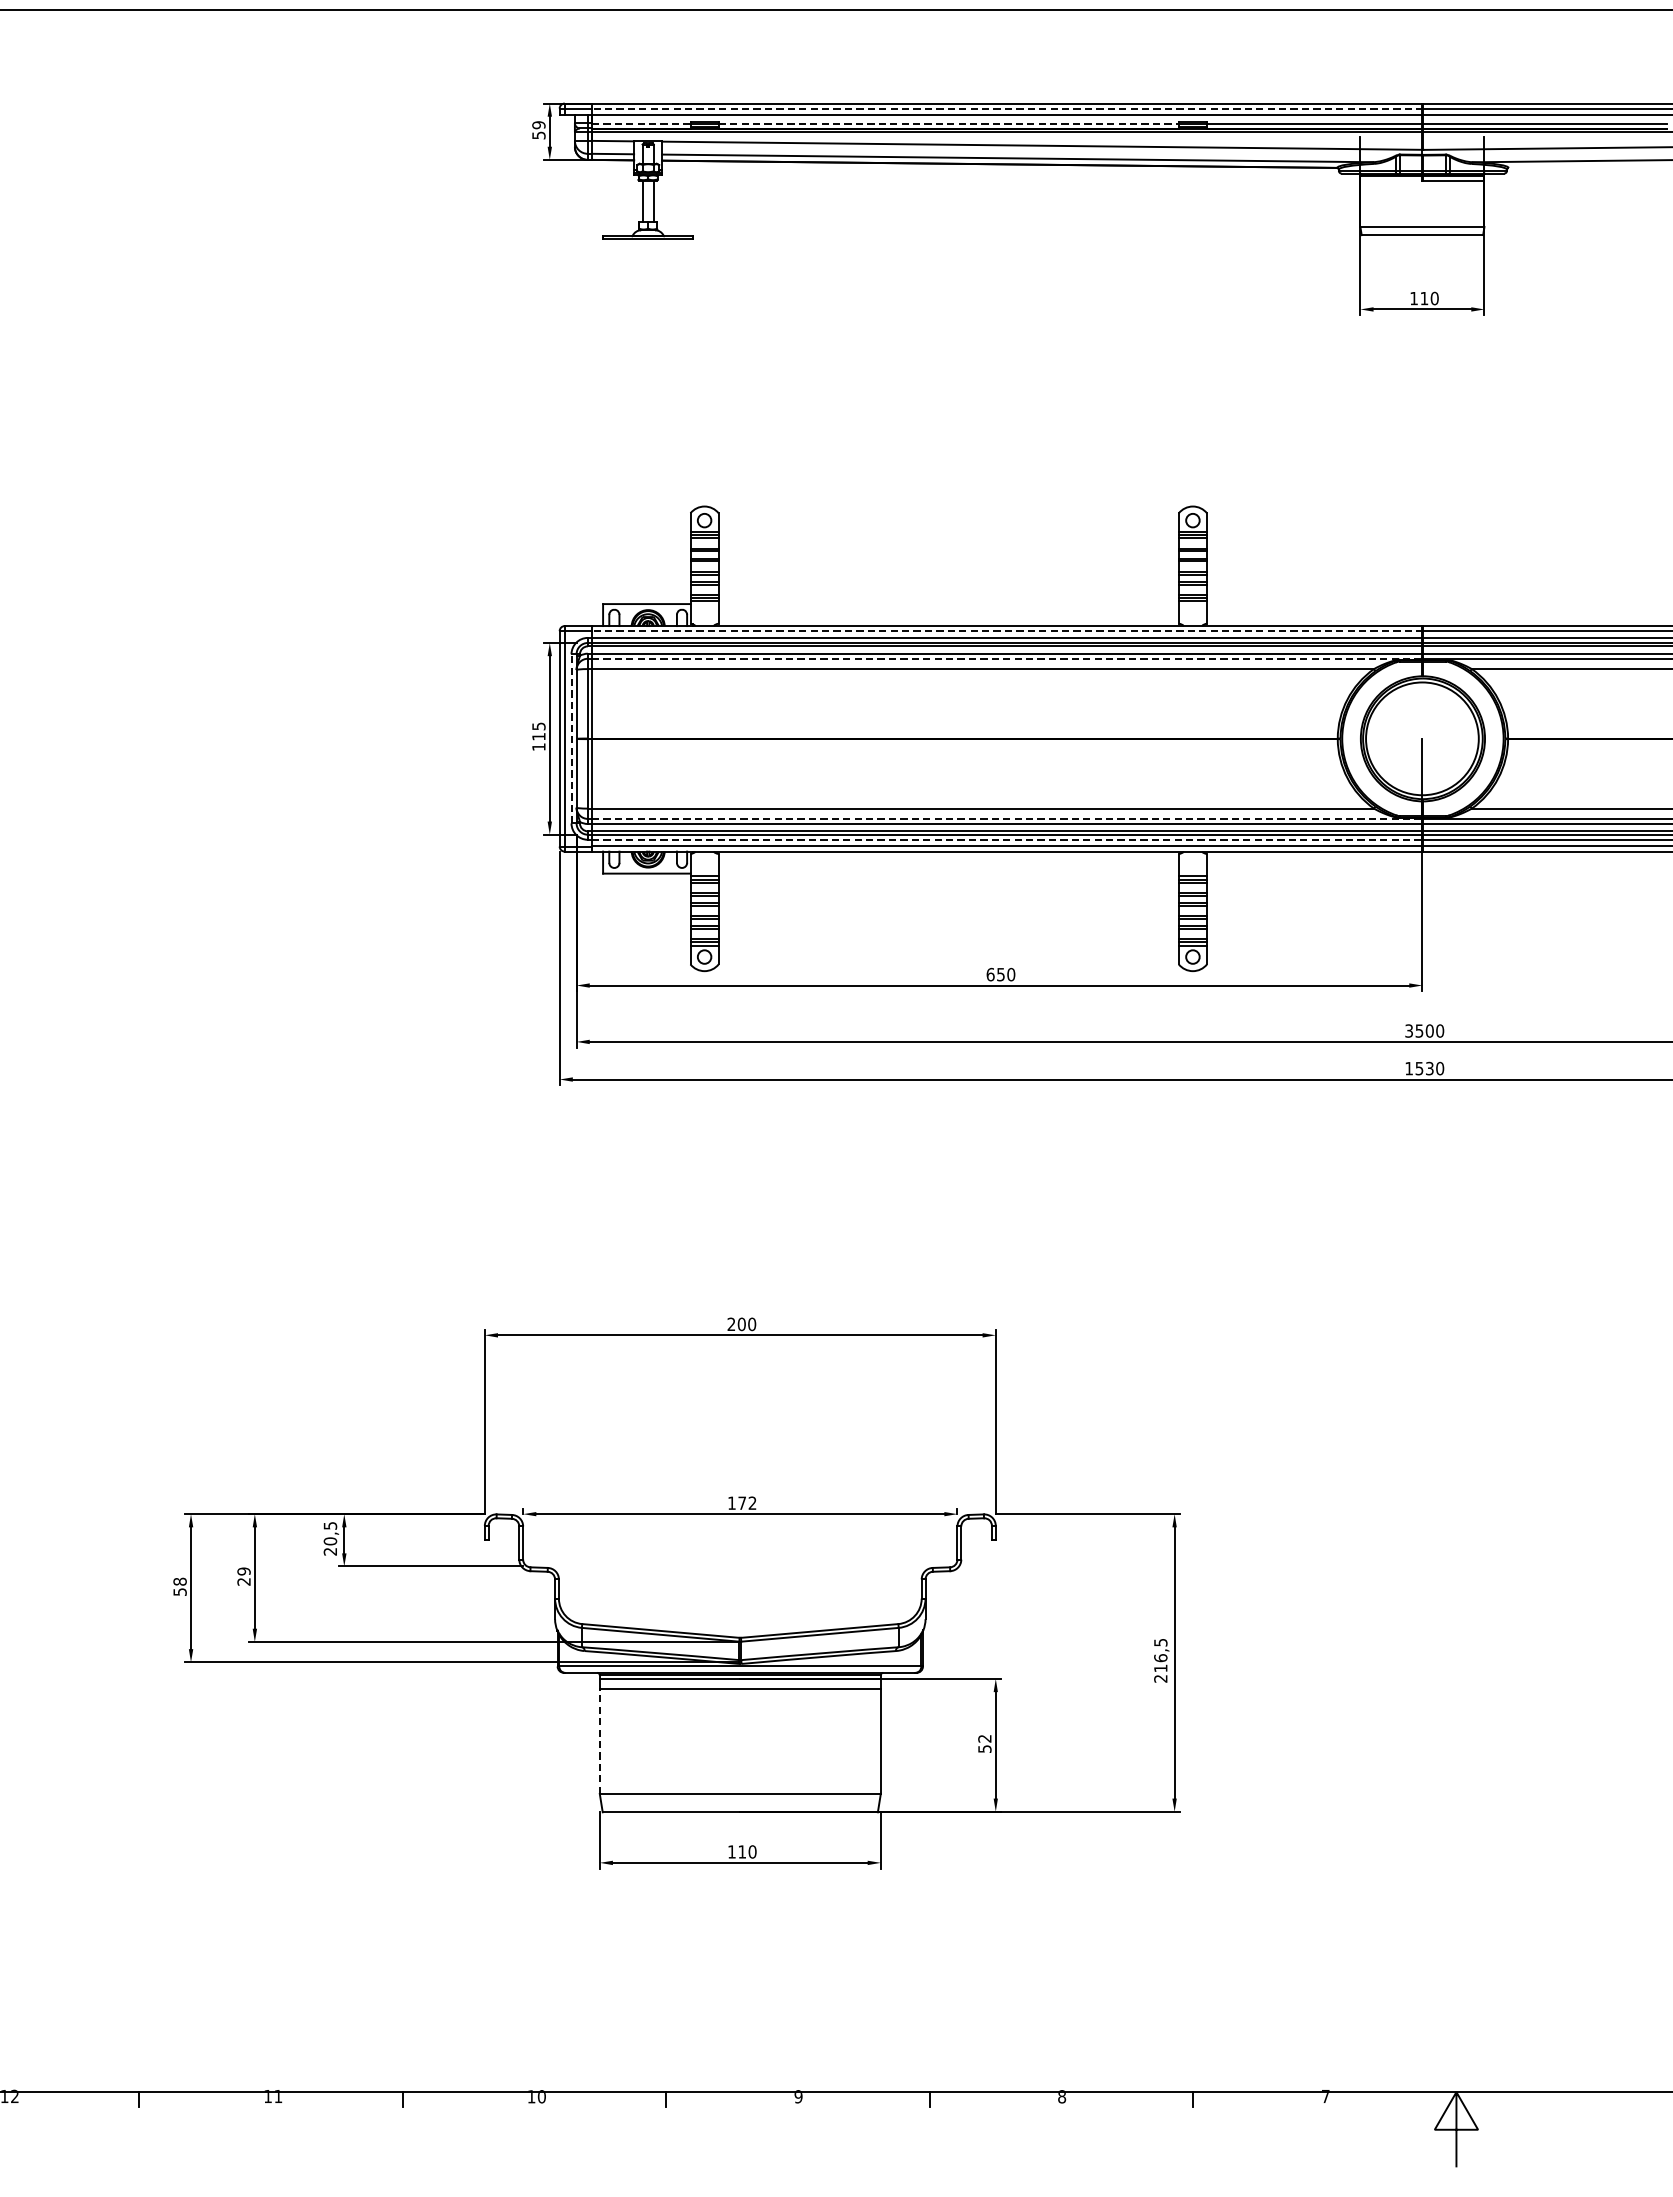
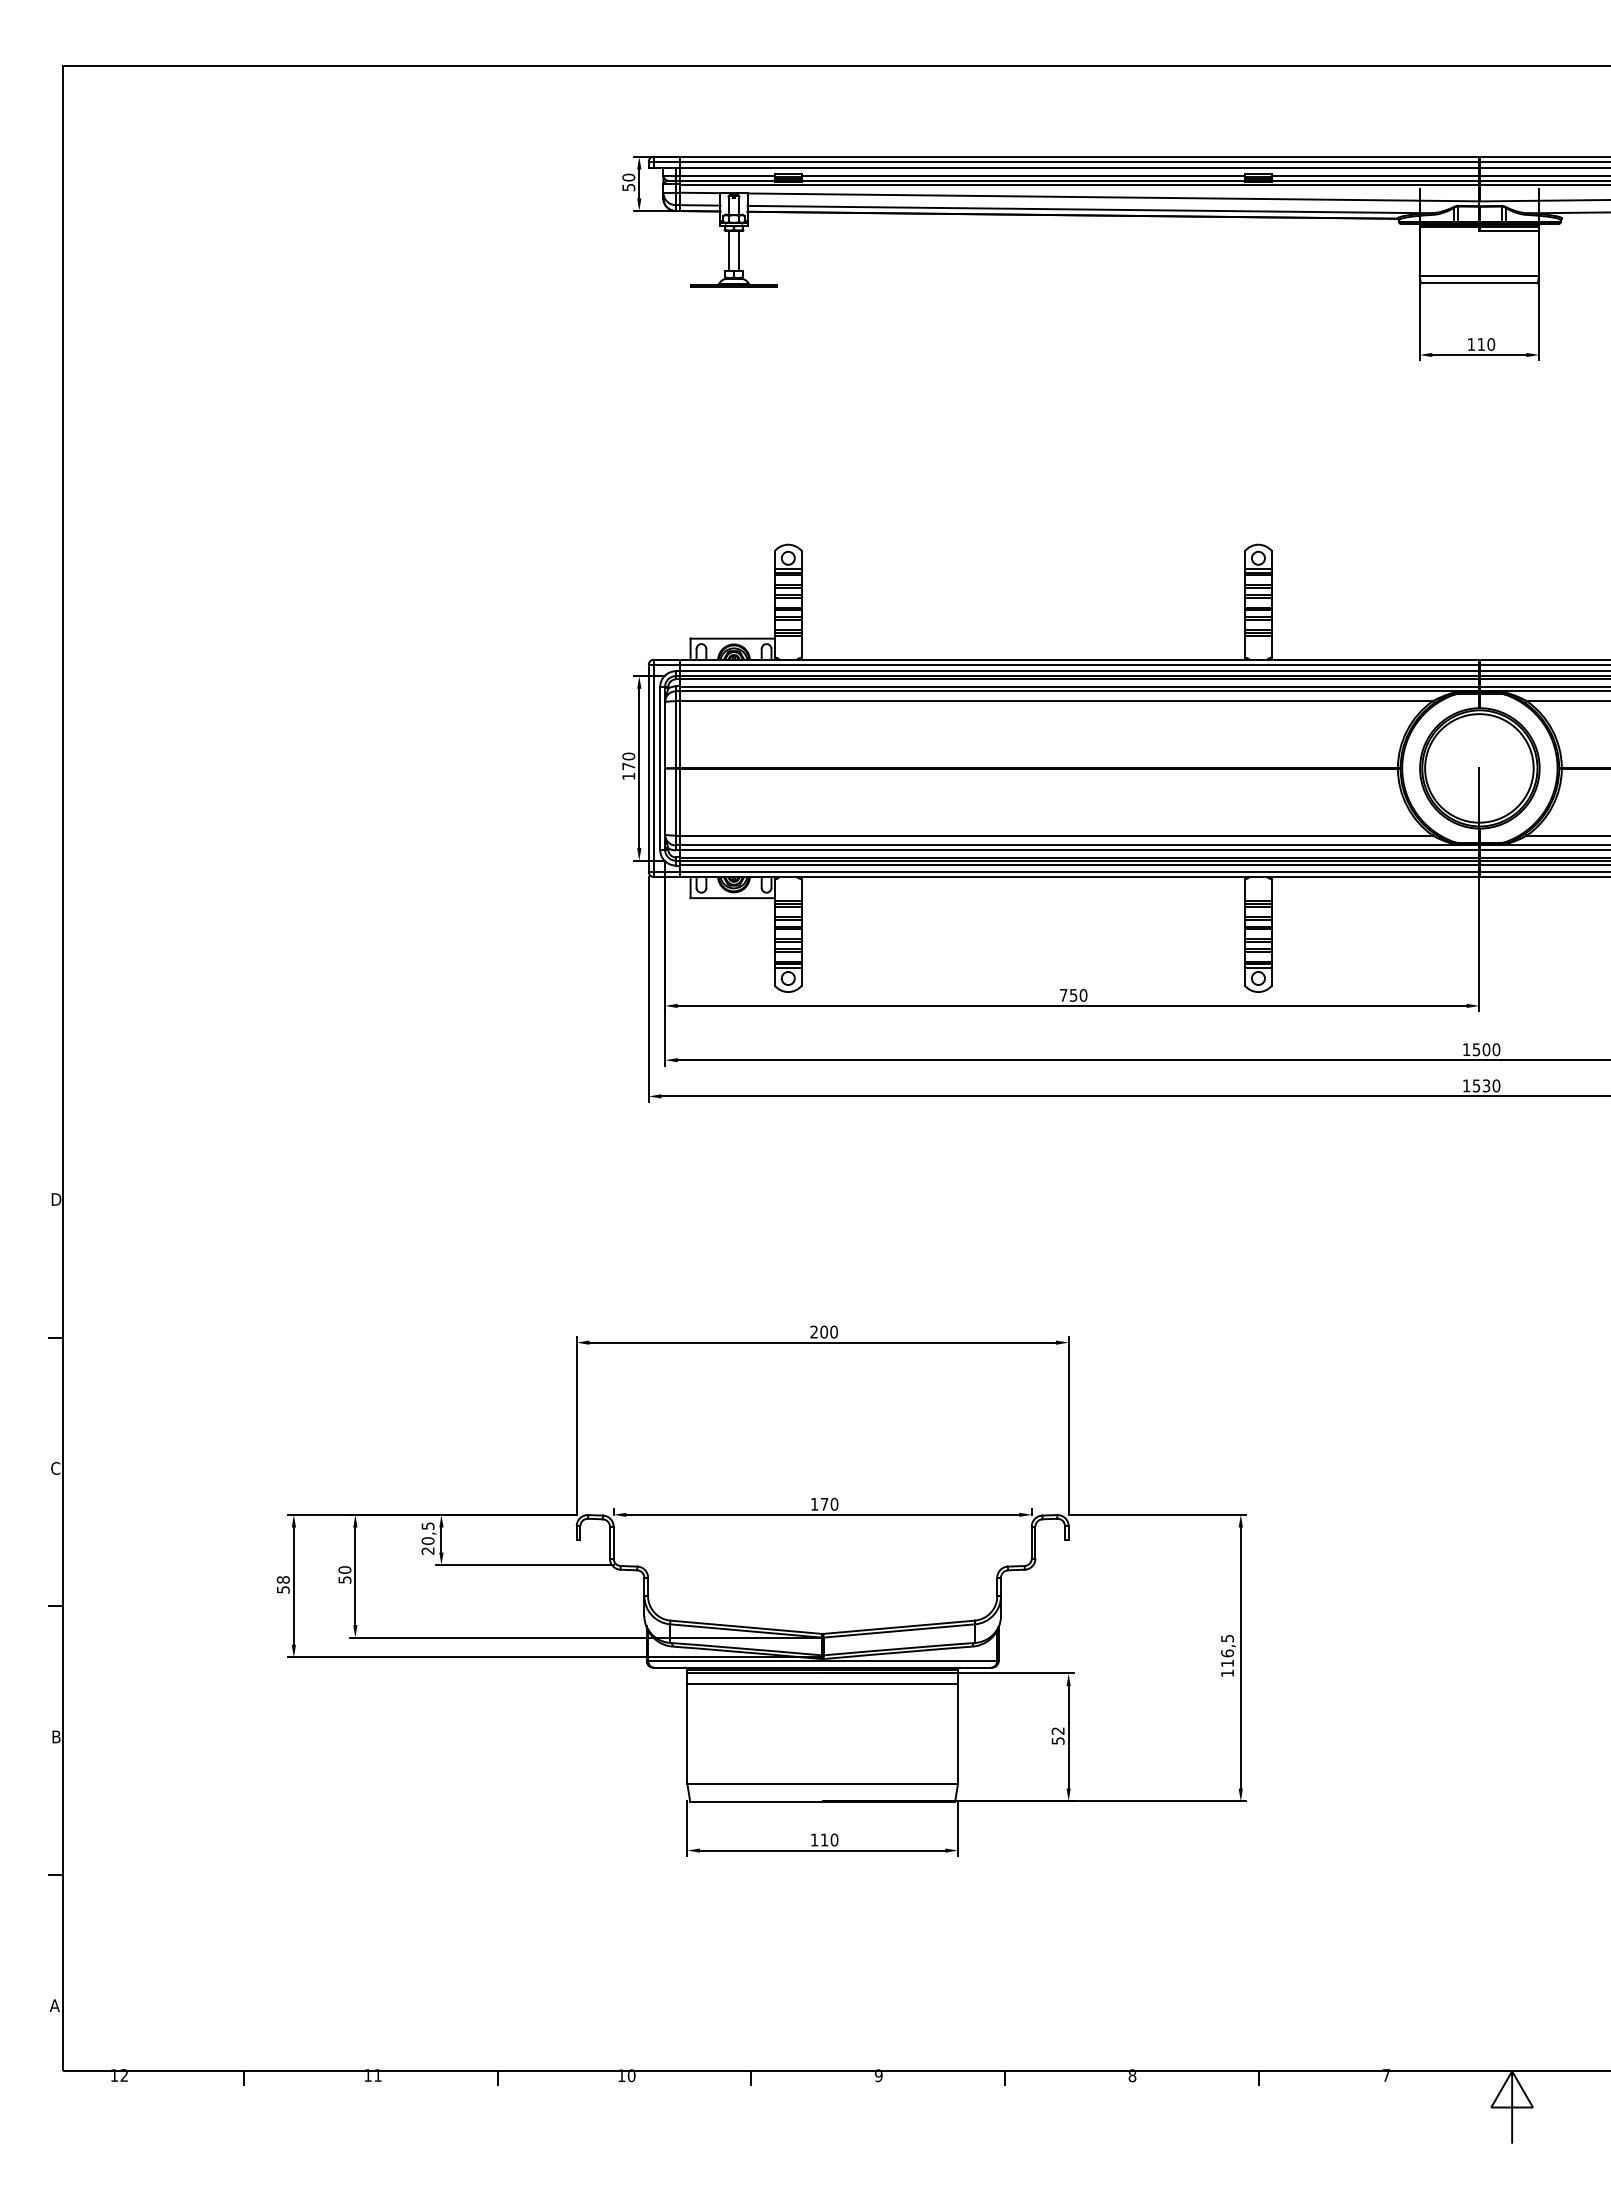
line: (1007, 108) -> (1079, 161), dashed -> solid
line: (641, 124) -> (727, 176), dashed -> solid
line: (948, 124) -> (1023, 176), dashed -> solid
text: (538, 125) -> (628, 177), 59 -> 50
line: (1007, 630) -> (1079, 664), dashed -> solid
line: (1008, 658) -> (1080, 691), dashed -> solid
text: (538, 731) -> (628, 761), 115 -> 170
line: (571, 737) -> (660, 767), dashed -> solid
line: (1008, 818) -> (1080, 845), dashed -> solid
line: (1008, 839) -> (1080, 865), dashed -> solid
text: (990, 973) -> (1063, 994), 650 -> 750
text: (1409, 1030) -> (1466, 1049), 3500 -> 1500
text: (752, 1502) -> (834, 1503), 172 -> 170
text: (243, 1576) -> (344, 1574), 29 -> 50
text: (1160, 1678) -> (1227, 1673), 216,5 -> 116,5
line: (599, 1741) -> (687, 1733), dashed -> solid

